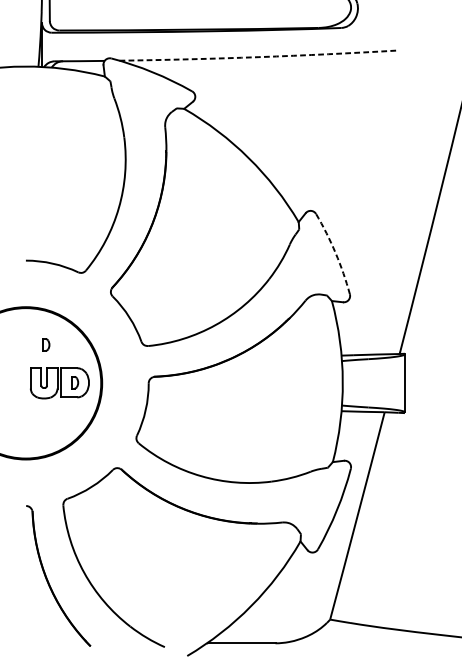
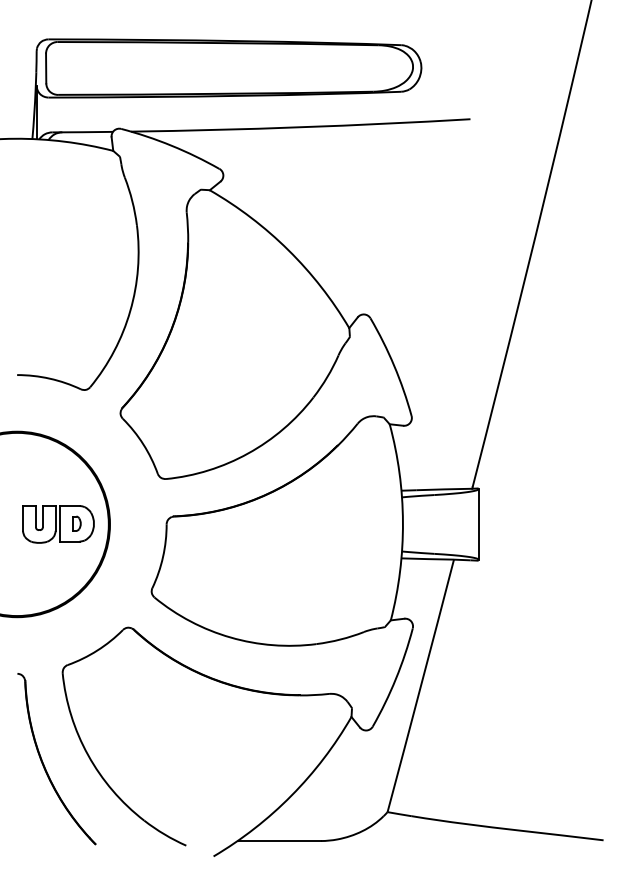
arc: (258, 57) -> (300, 127), dashed -> solid
arc: (335, 252) -> (394, 365), dashed -> solid
part: (45, 344) -> (41, 477), removed

